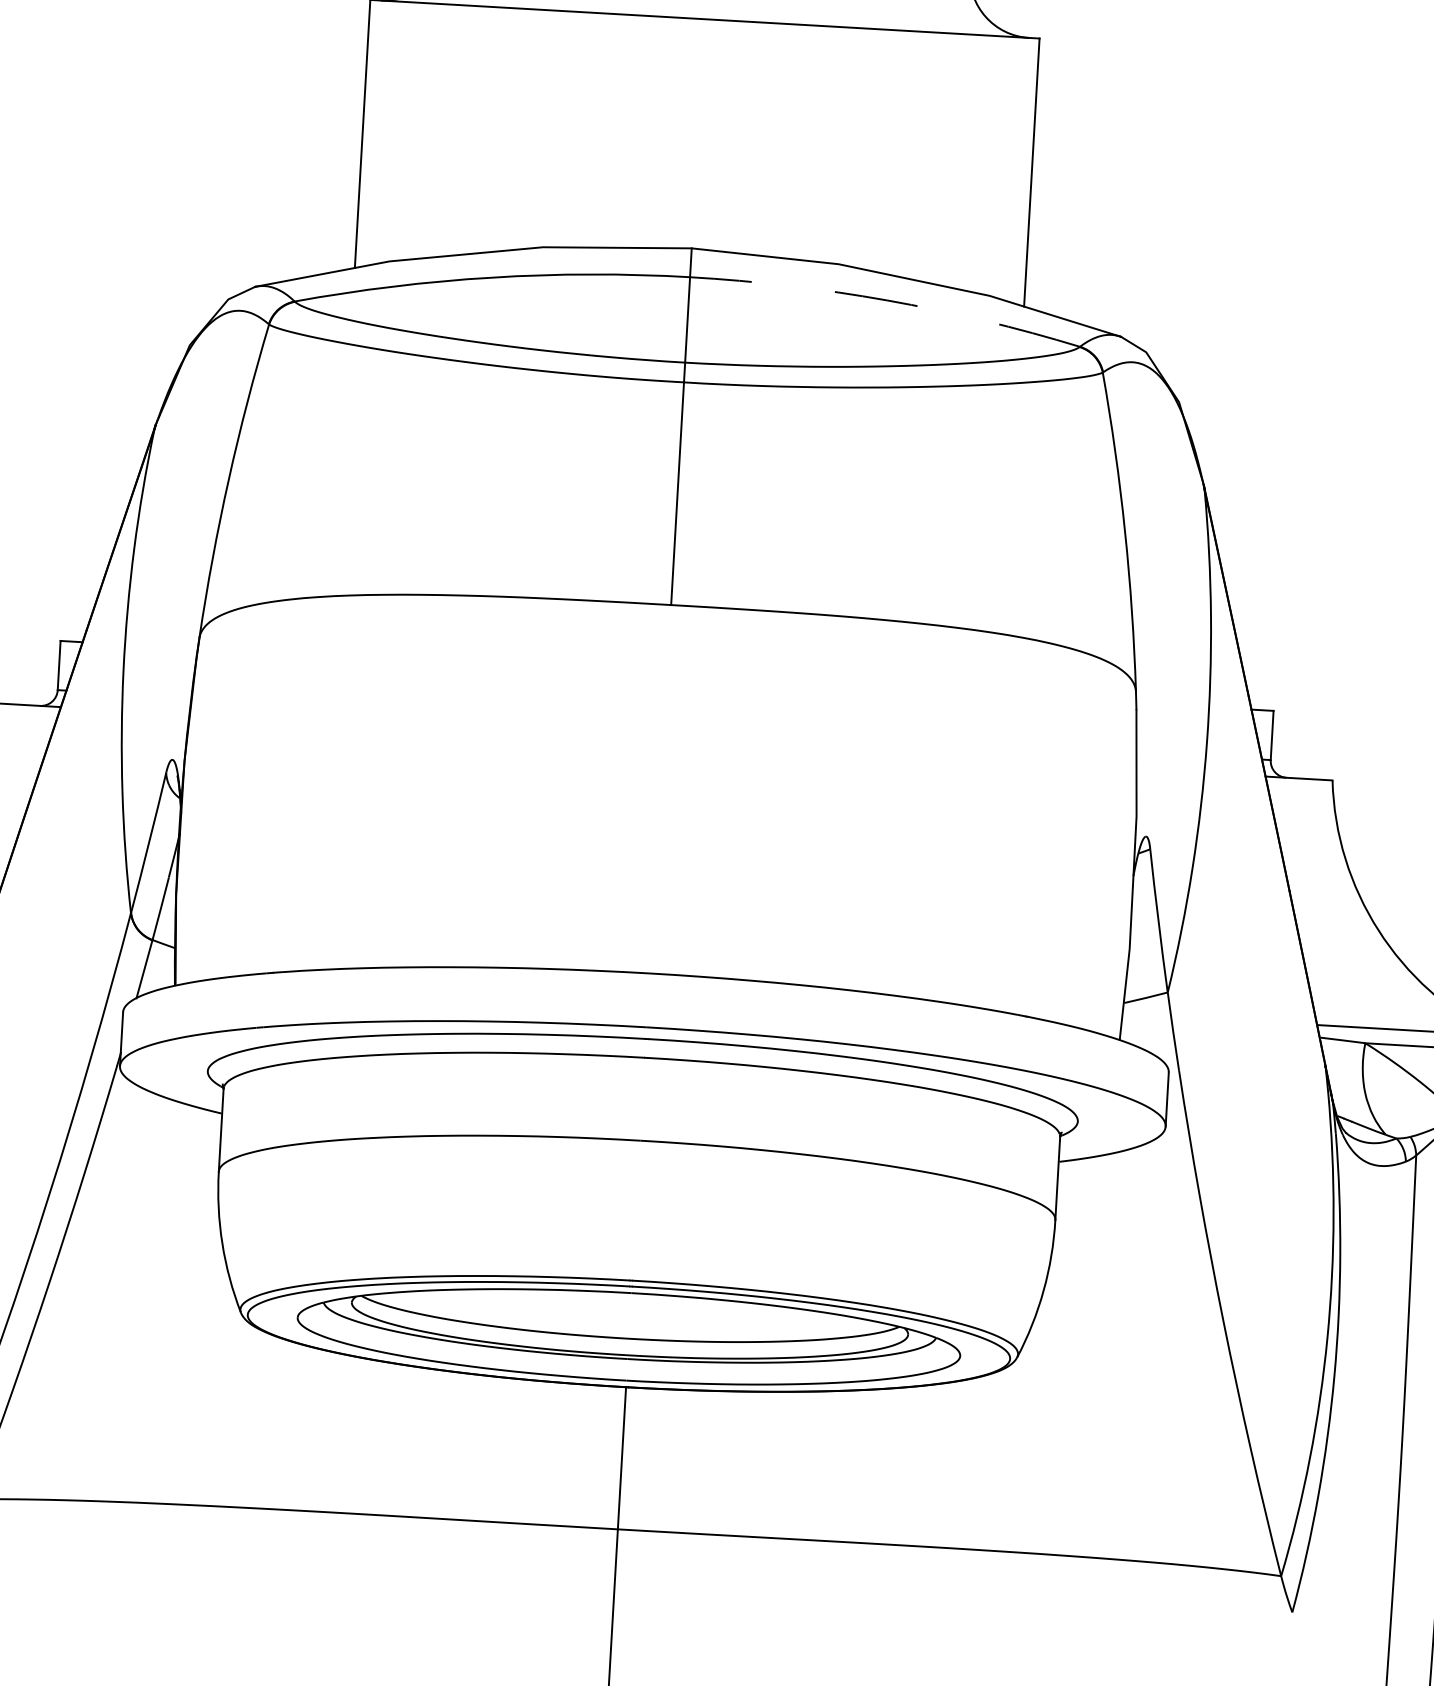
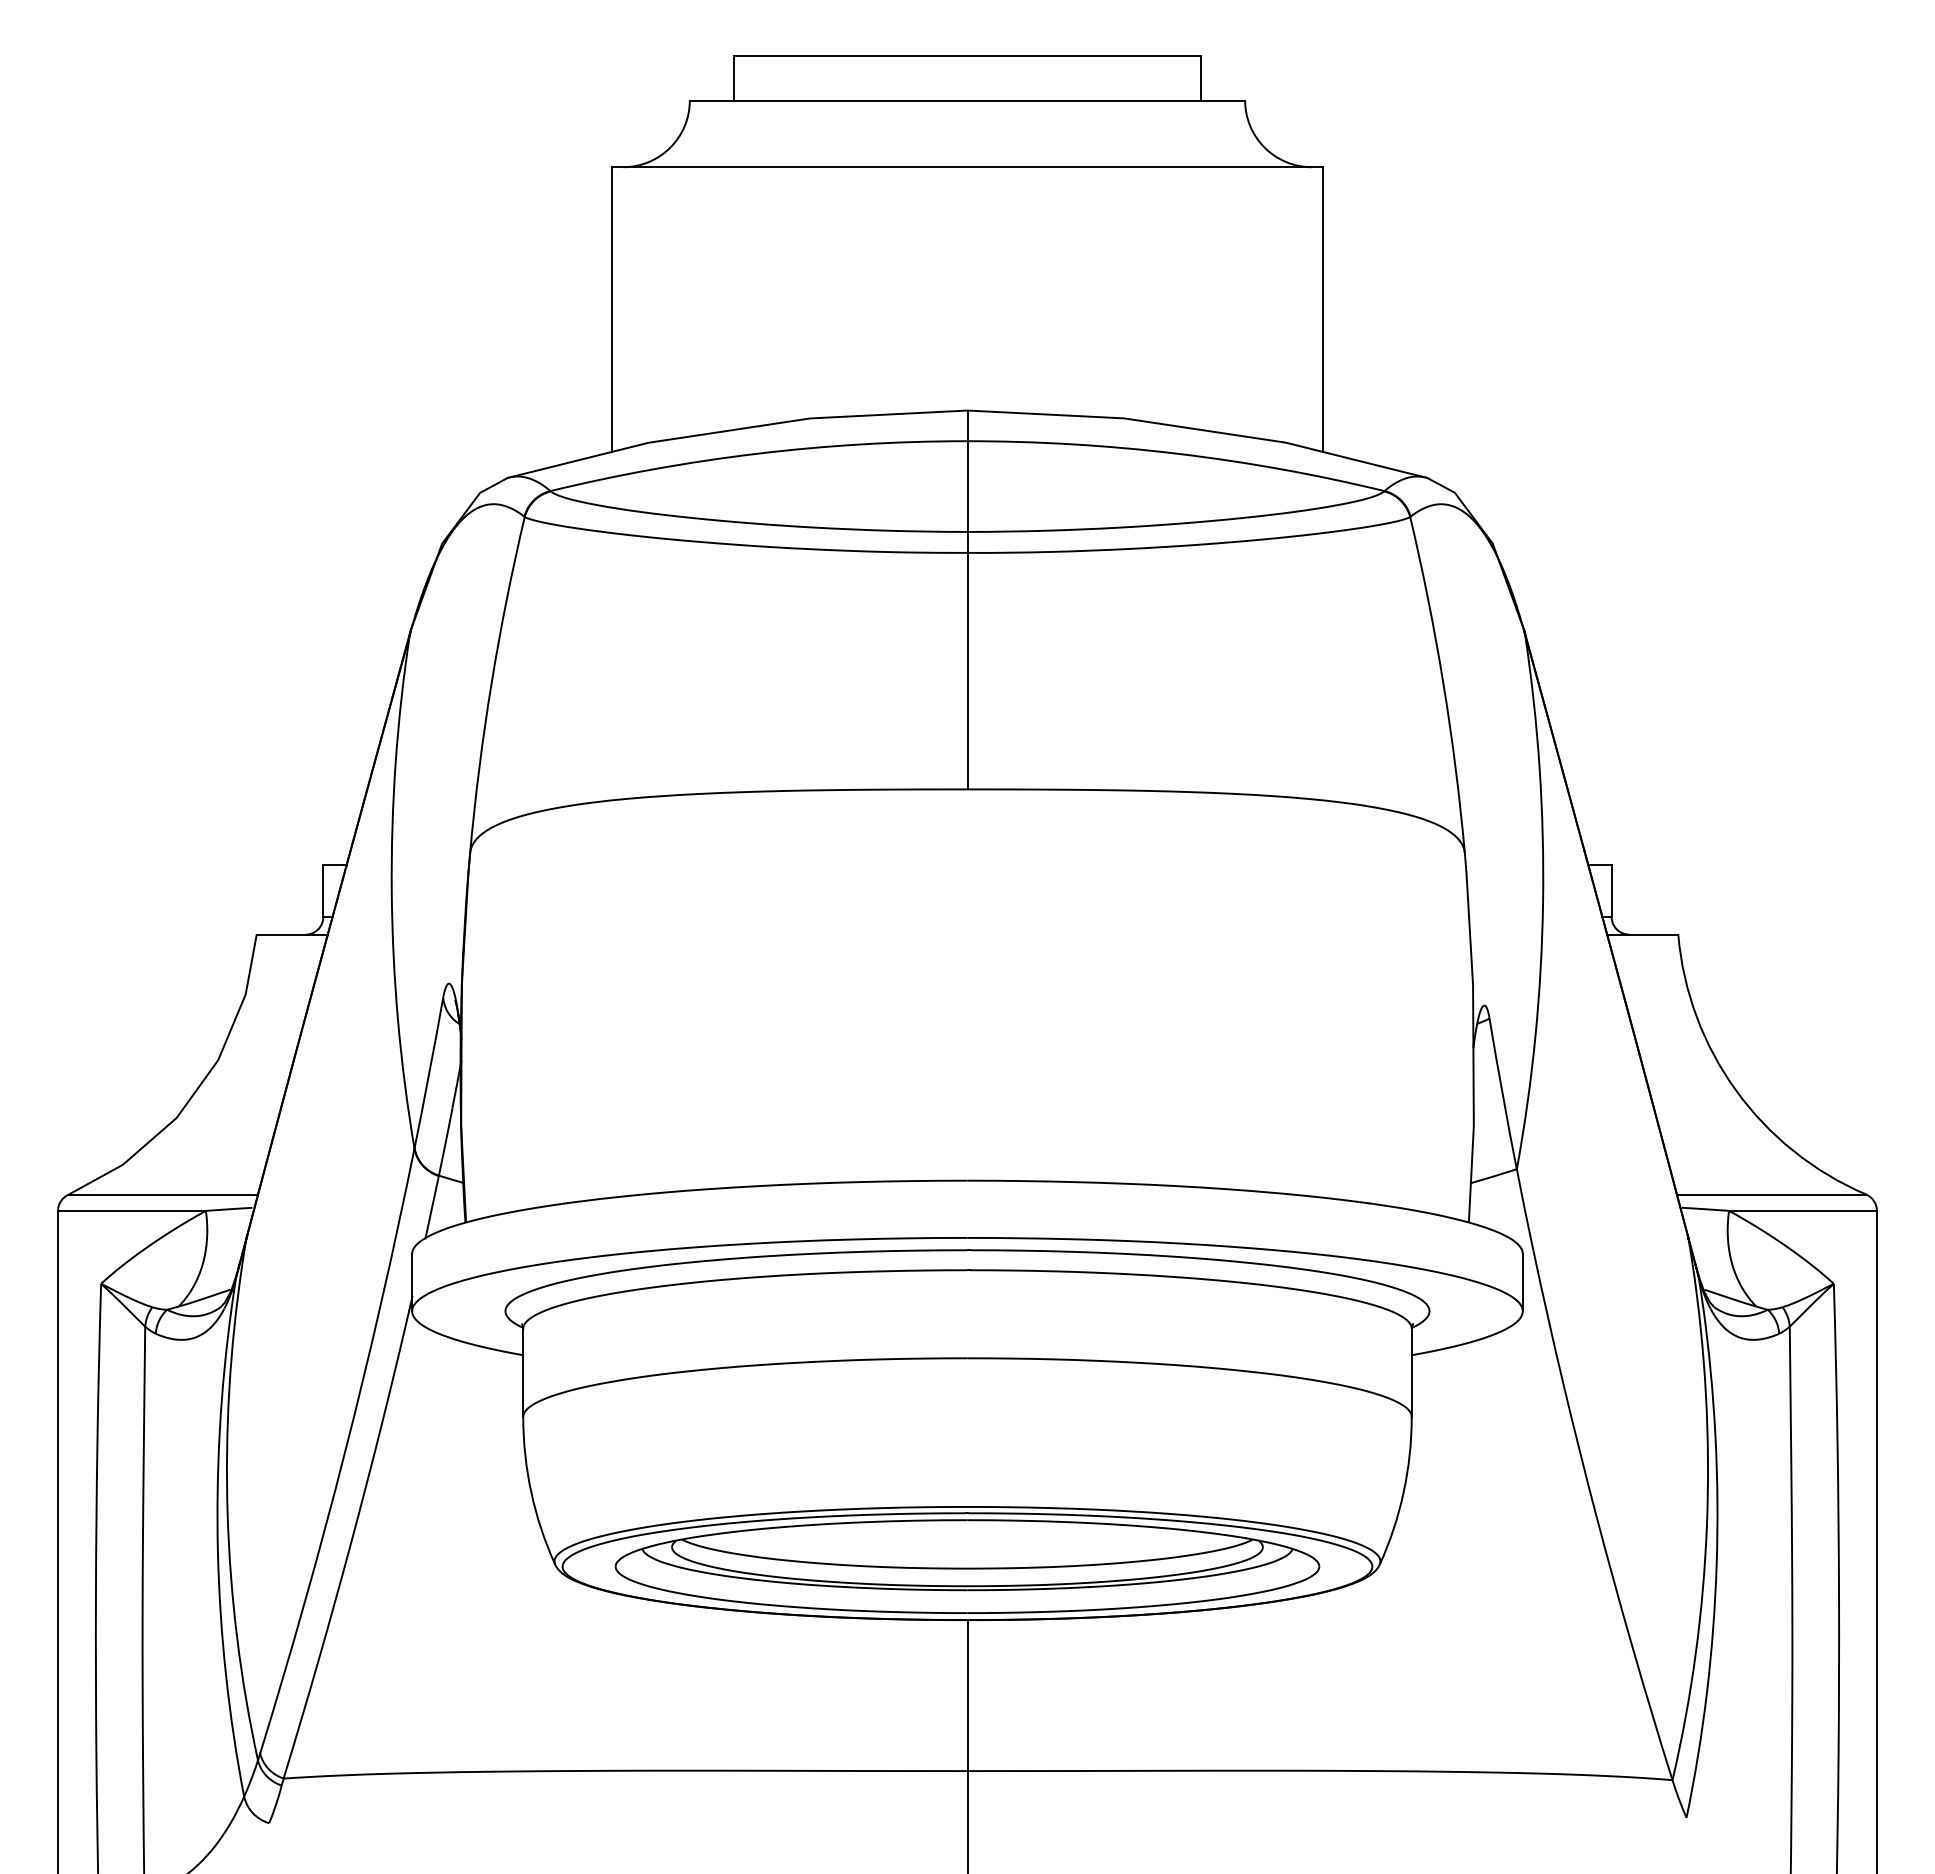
arc: (887, 300) -> (1177, 453), dashed -> solid

